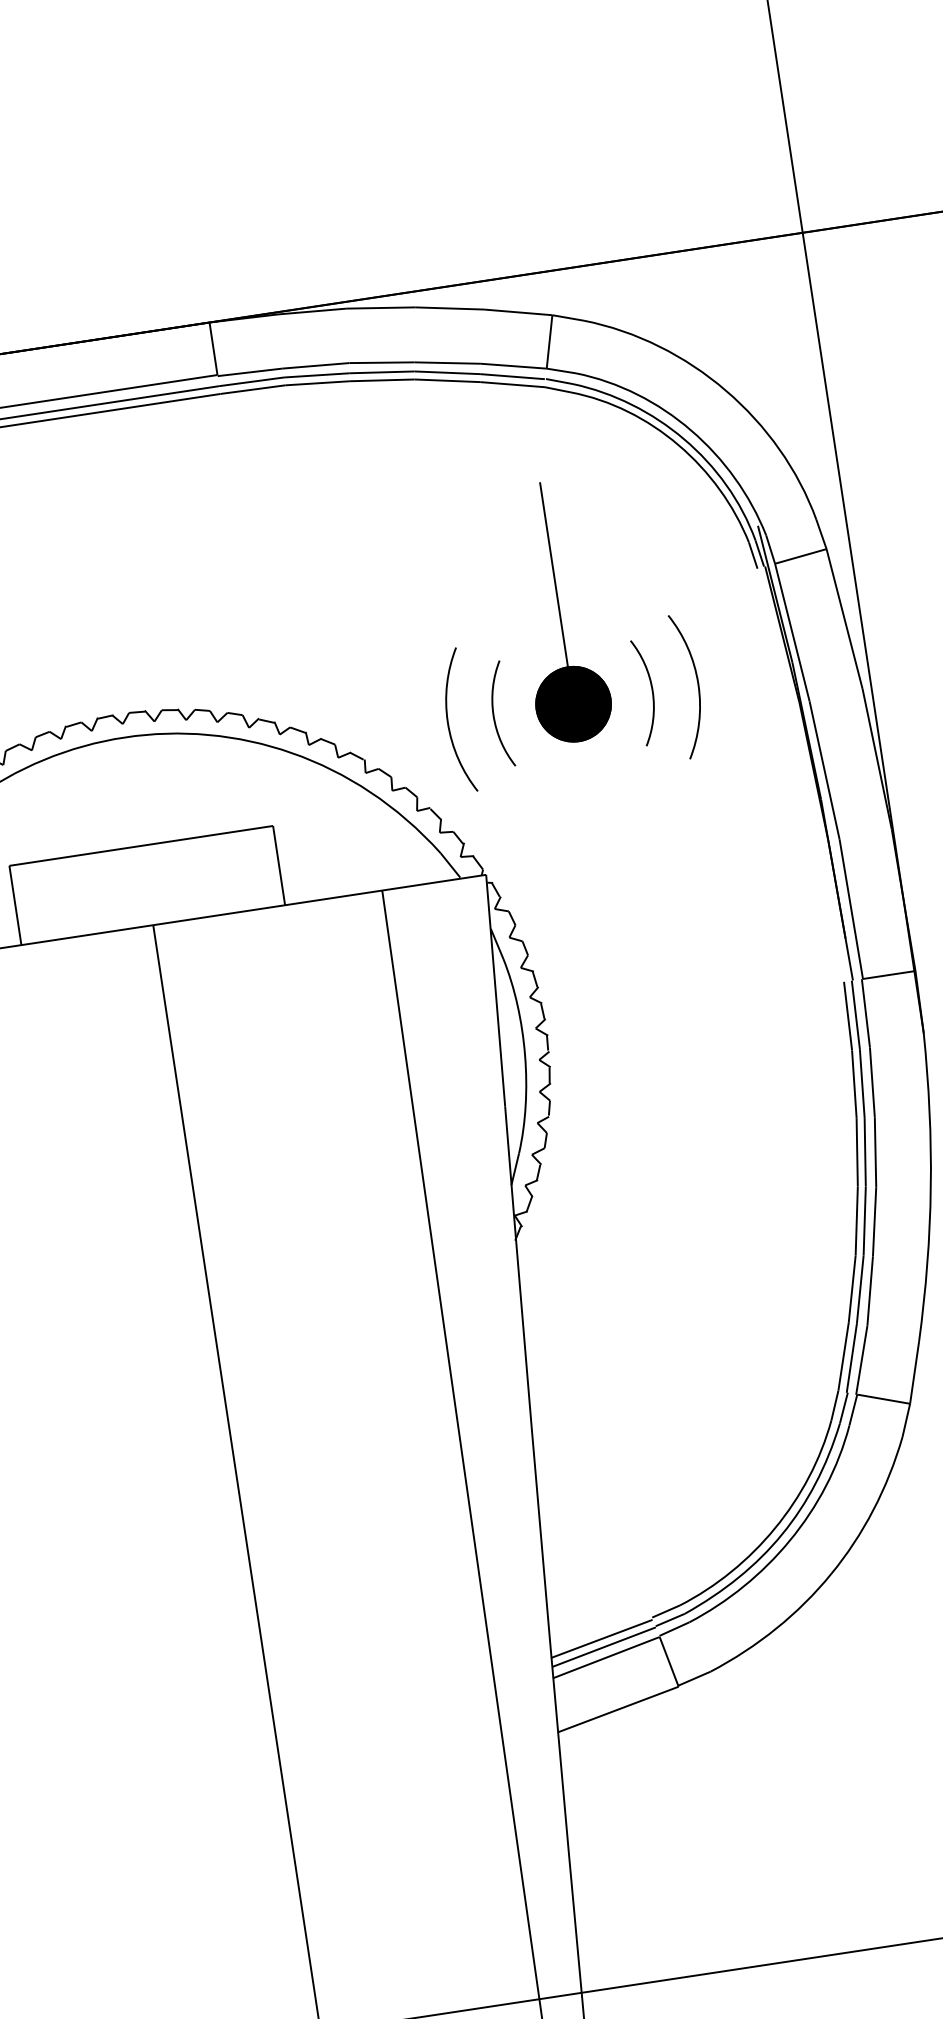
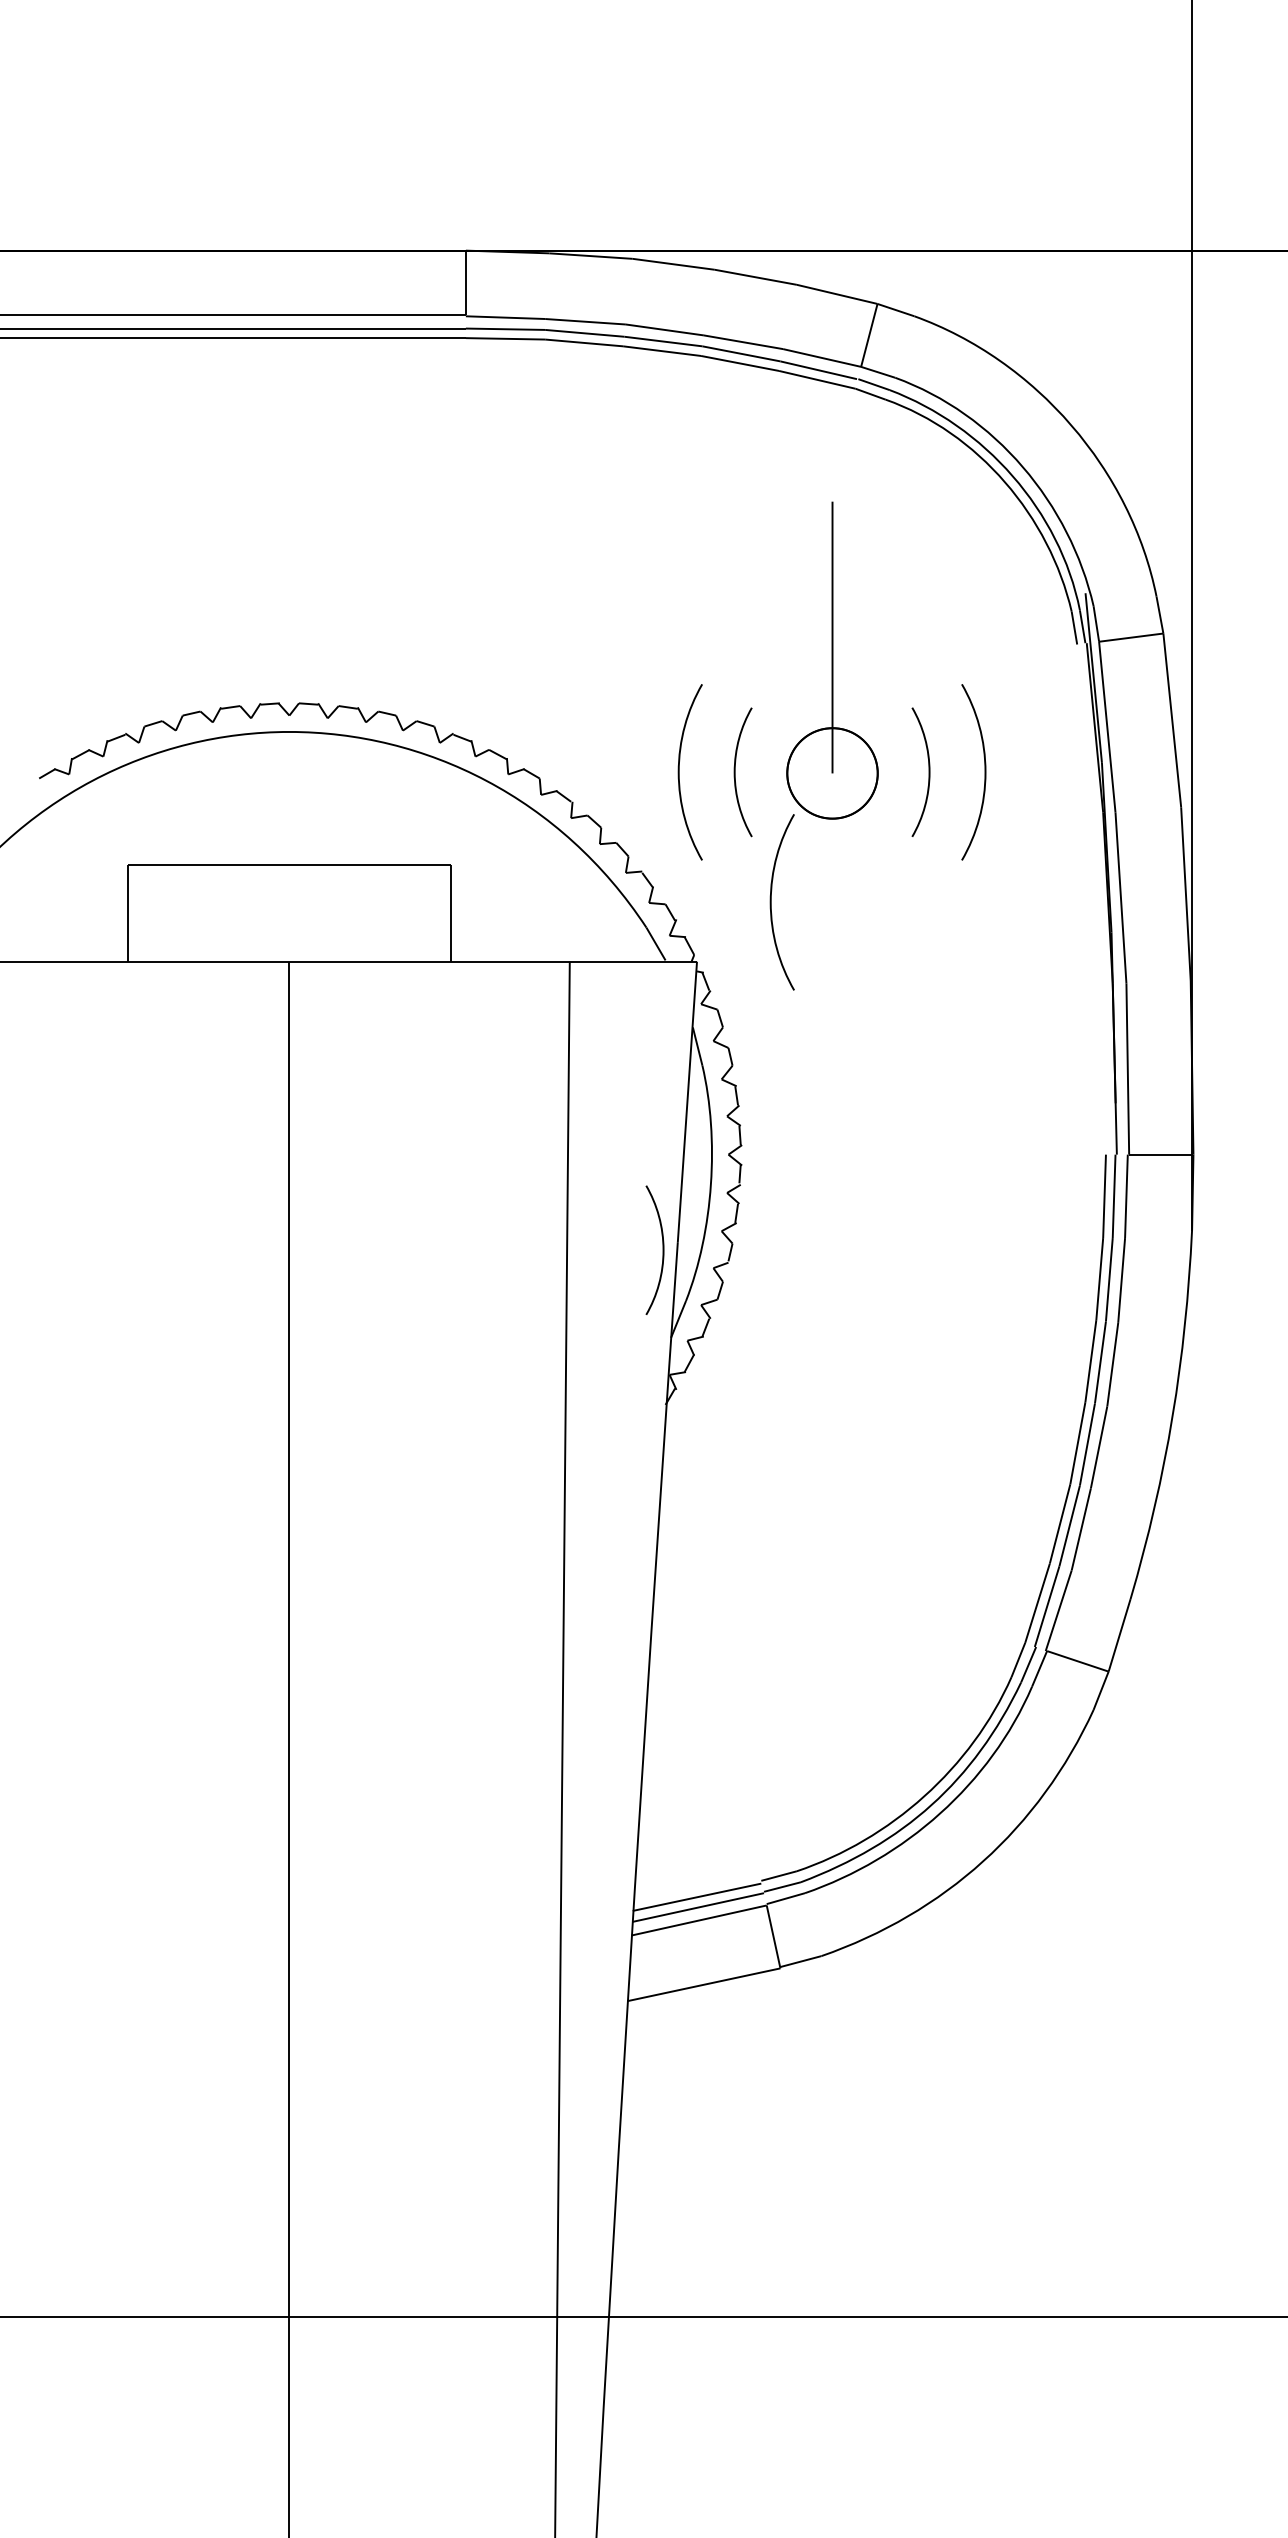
fill: (573, 704) -> (832, 773), removed
curve: (539, 817) -> (771, 902), added
curve: (493, 1114) -> (662, 1249), added

